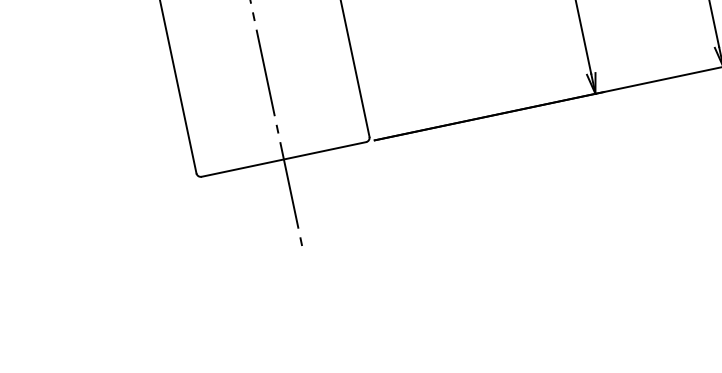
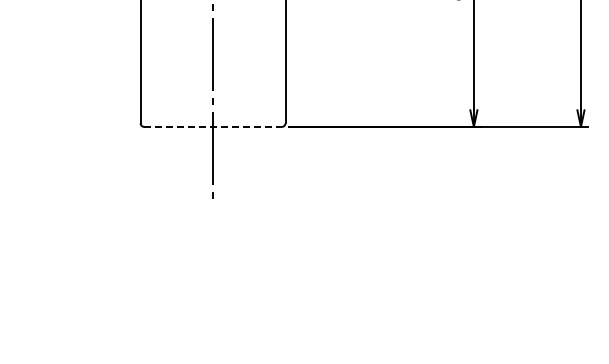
line: (284, 158) -> (213, 126), solid -> dashed

